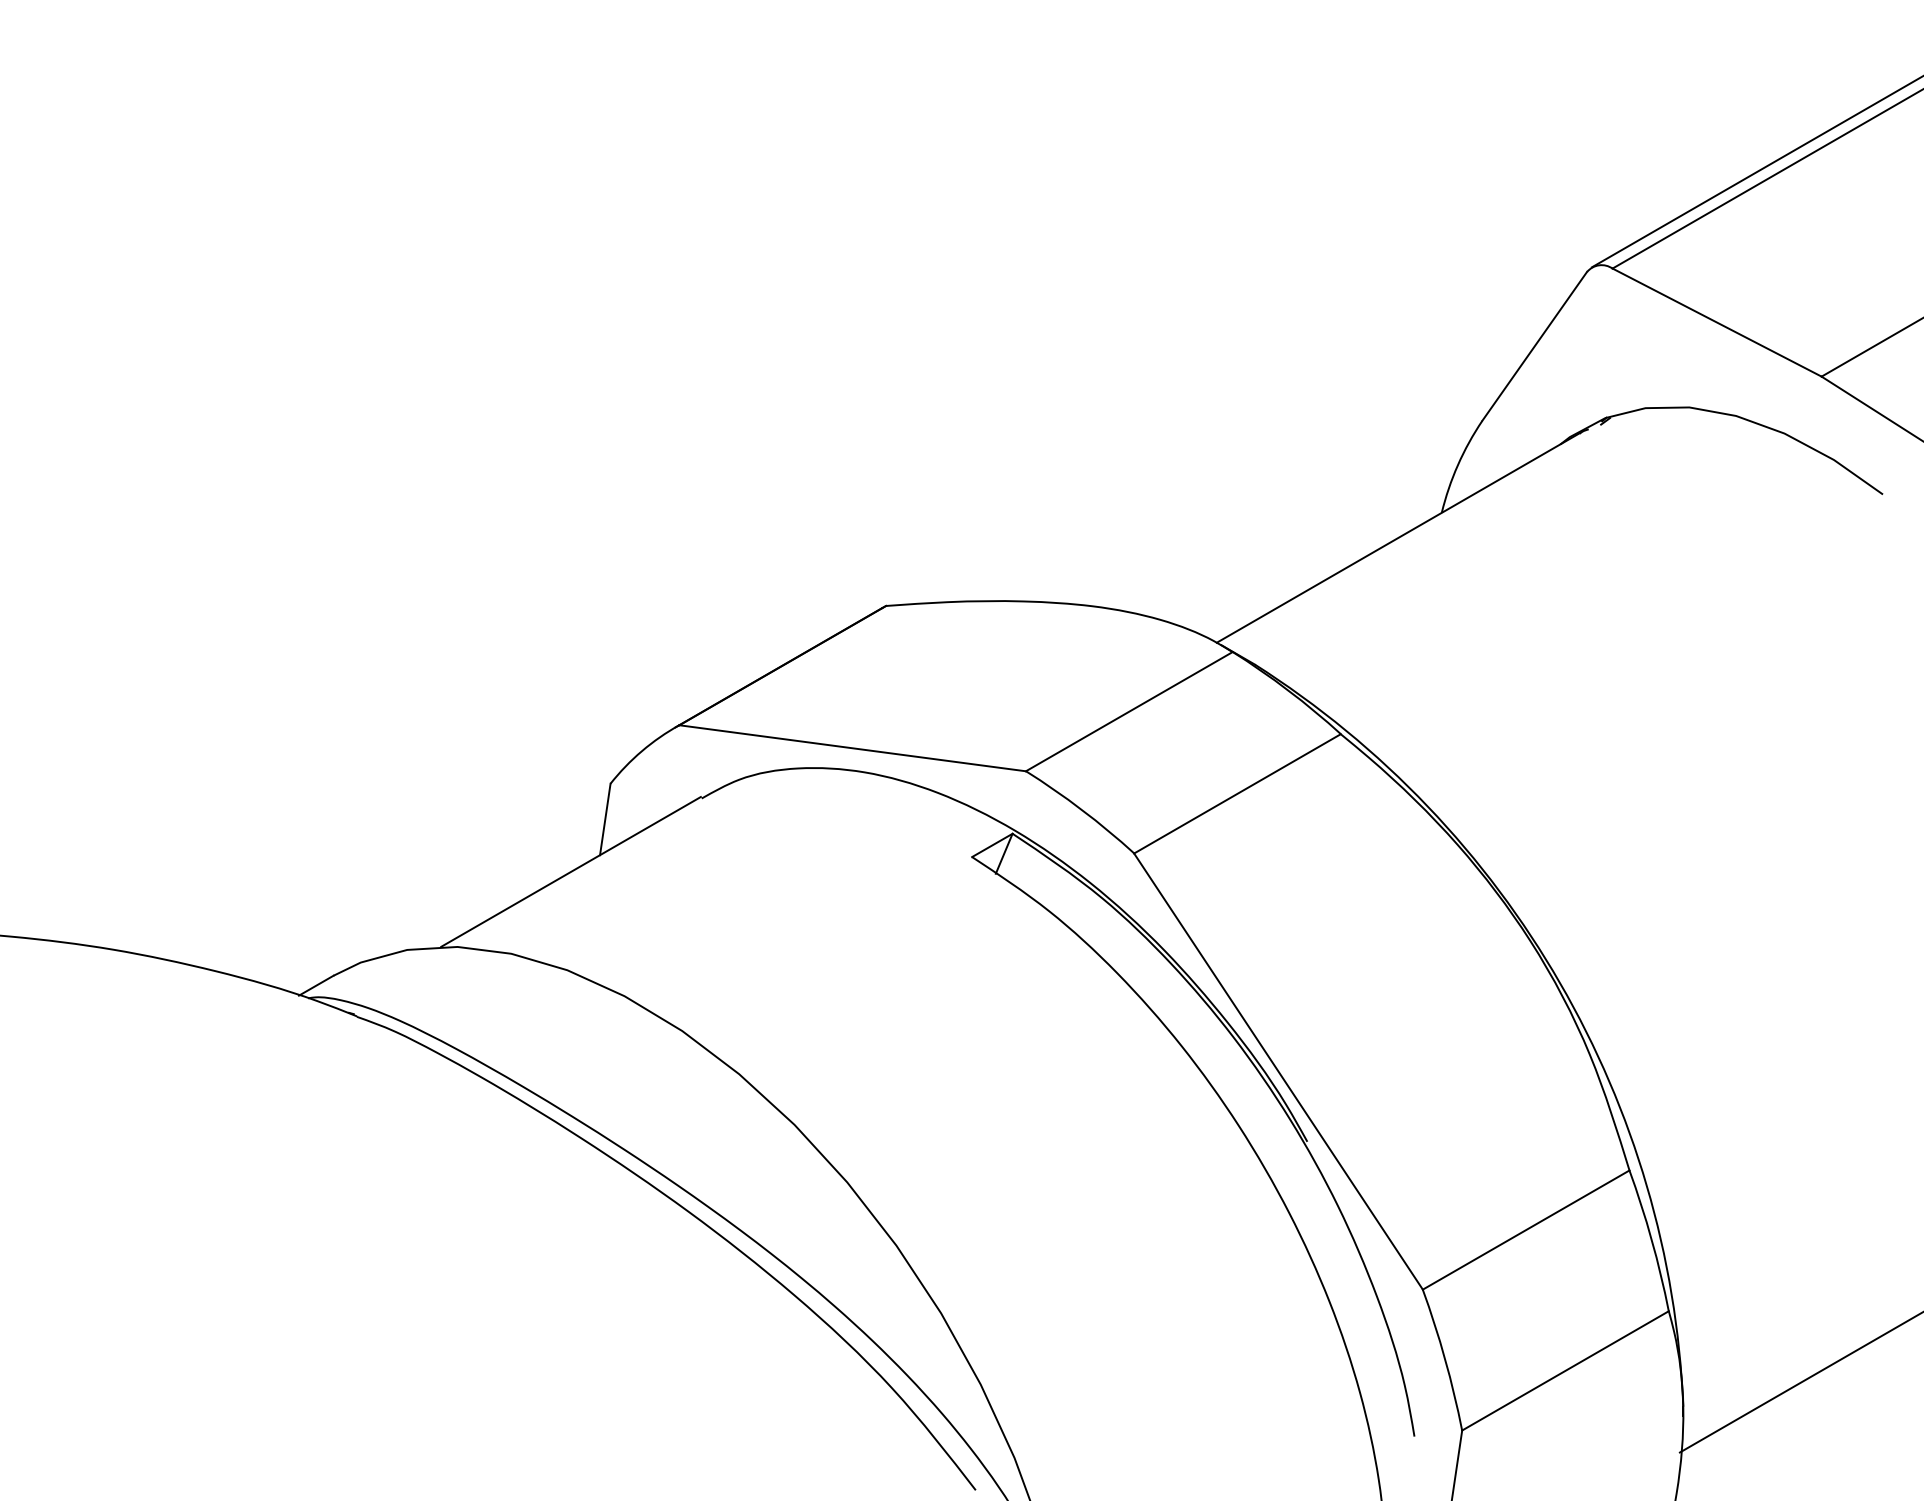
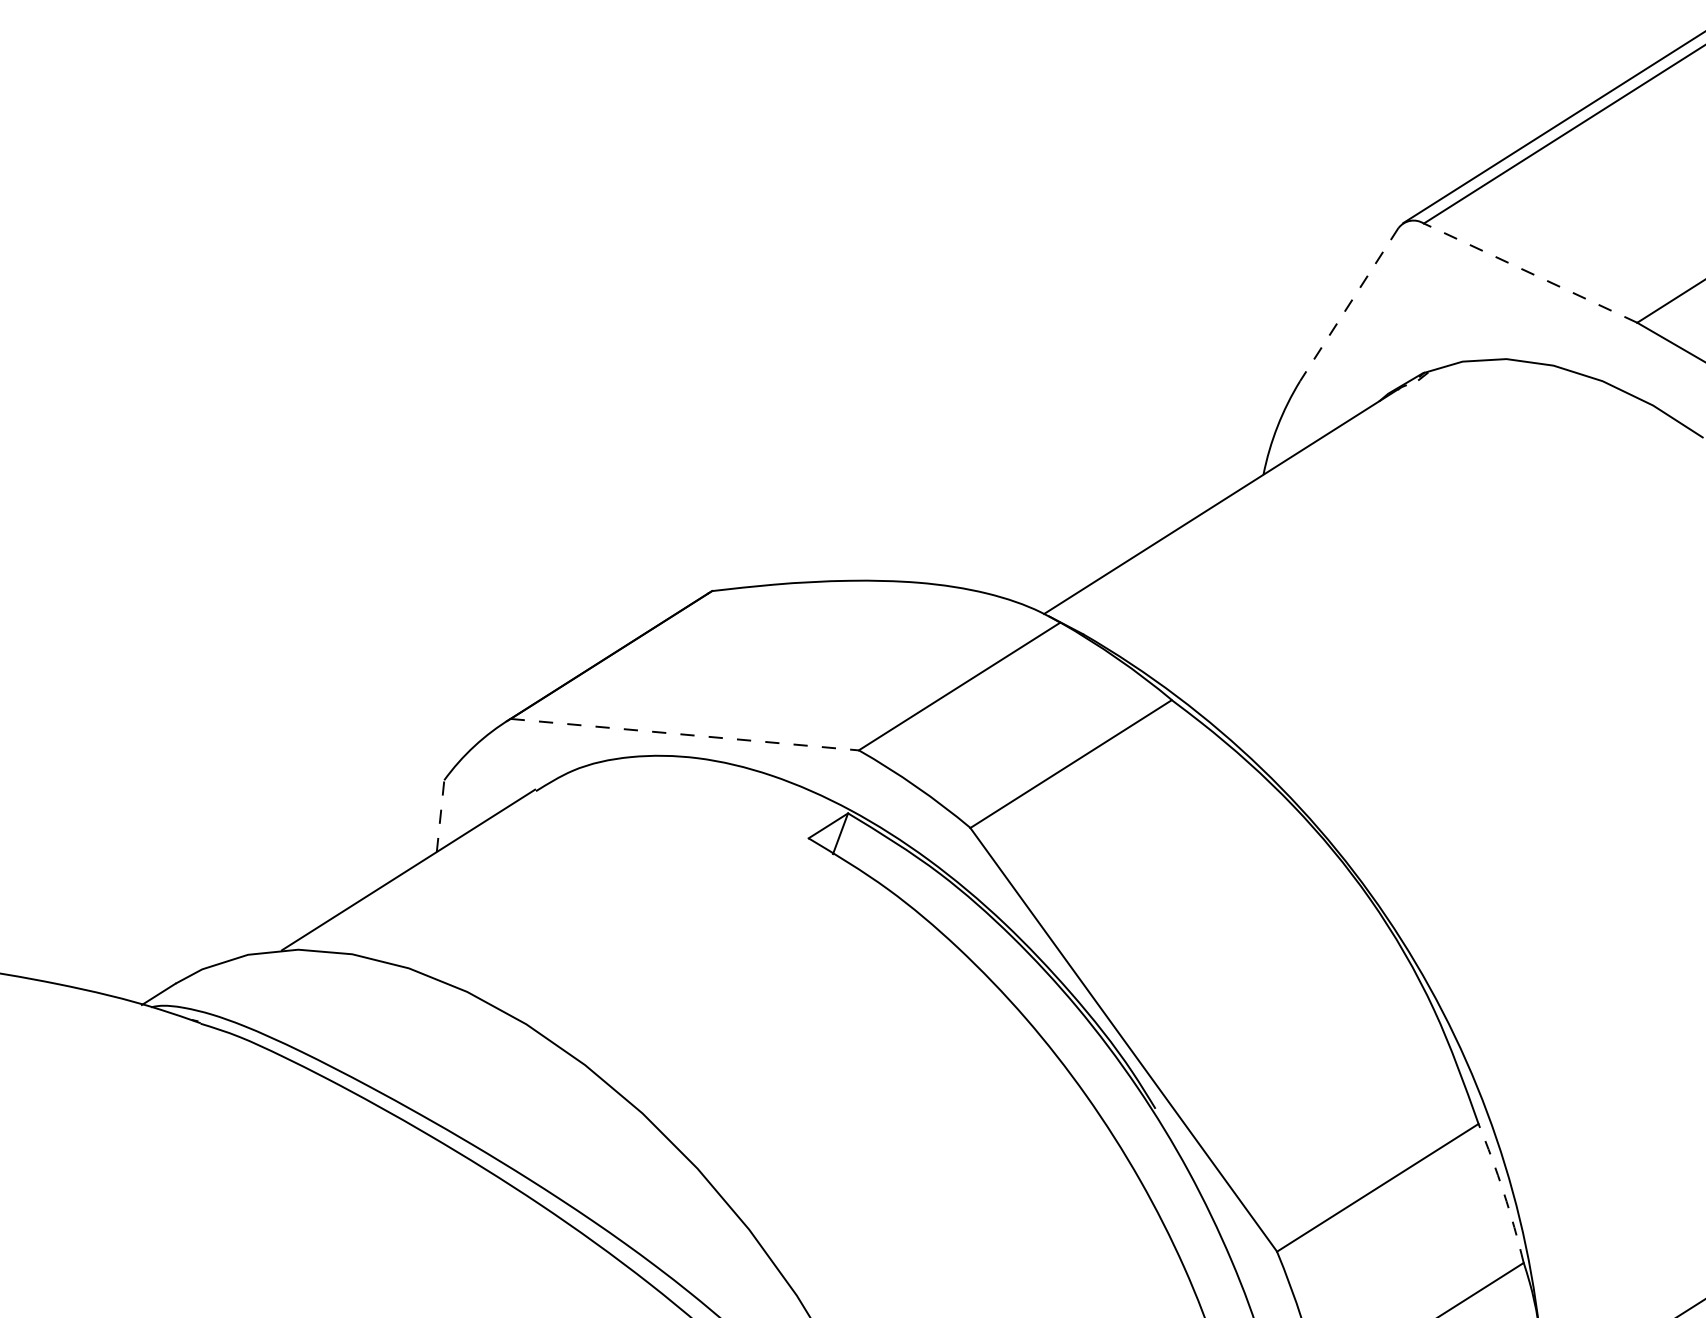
line: (1717, 322) -> (1530, 273), solid -> dashed
line: (1534, 346) -> (1349, 304), solid -> dashed
line: (852, 748) -> (684, 734), solid -> dashed
line: (605, 819) -> (440, 816), solid -> dashed
arc: (1651, 1240) -> (1503, 1192), solid -> dashed

